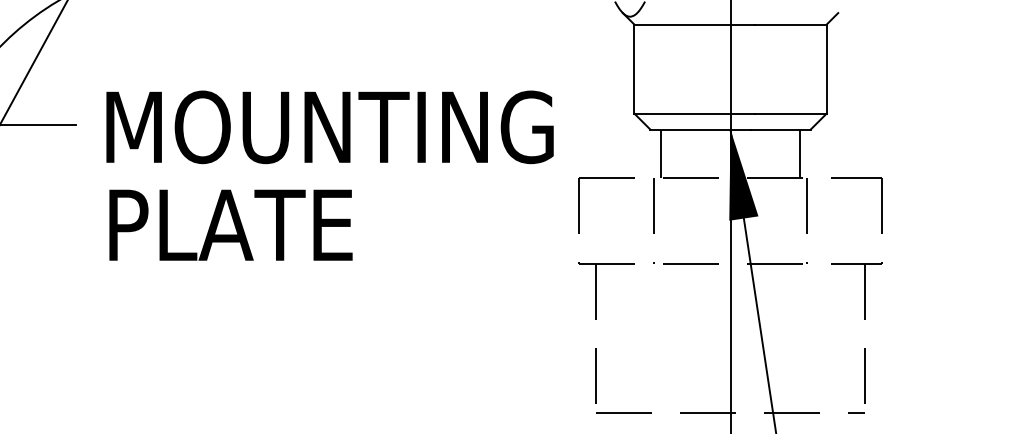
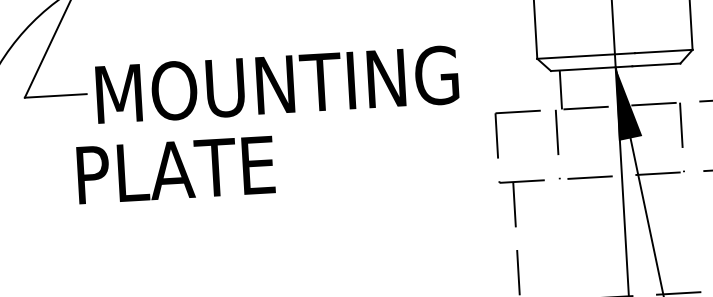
text: (329, 127) -> (276, 85), moved
line: (799, 153) -> (672, 83), removed
text: (230, 224) -> (175, 169), moved

